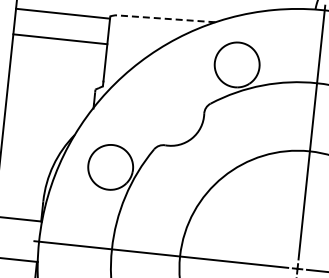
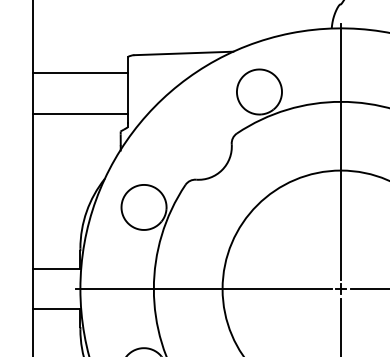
line: (63, 14) -> (80, 73), moved
line: (165, 18) -> (183, 53), dashed -> solid
line: (60, 38) -> (80, 113), moved

